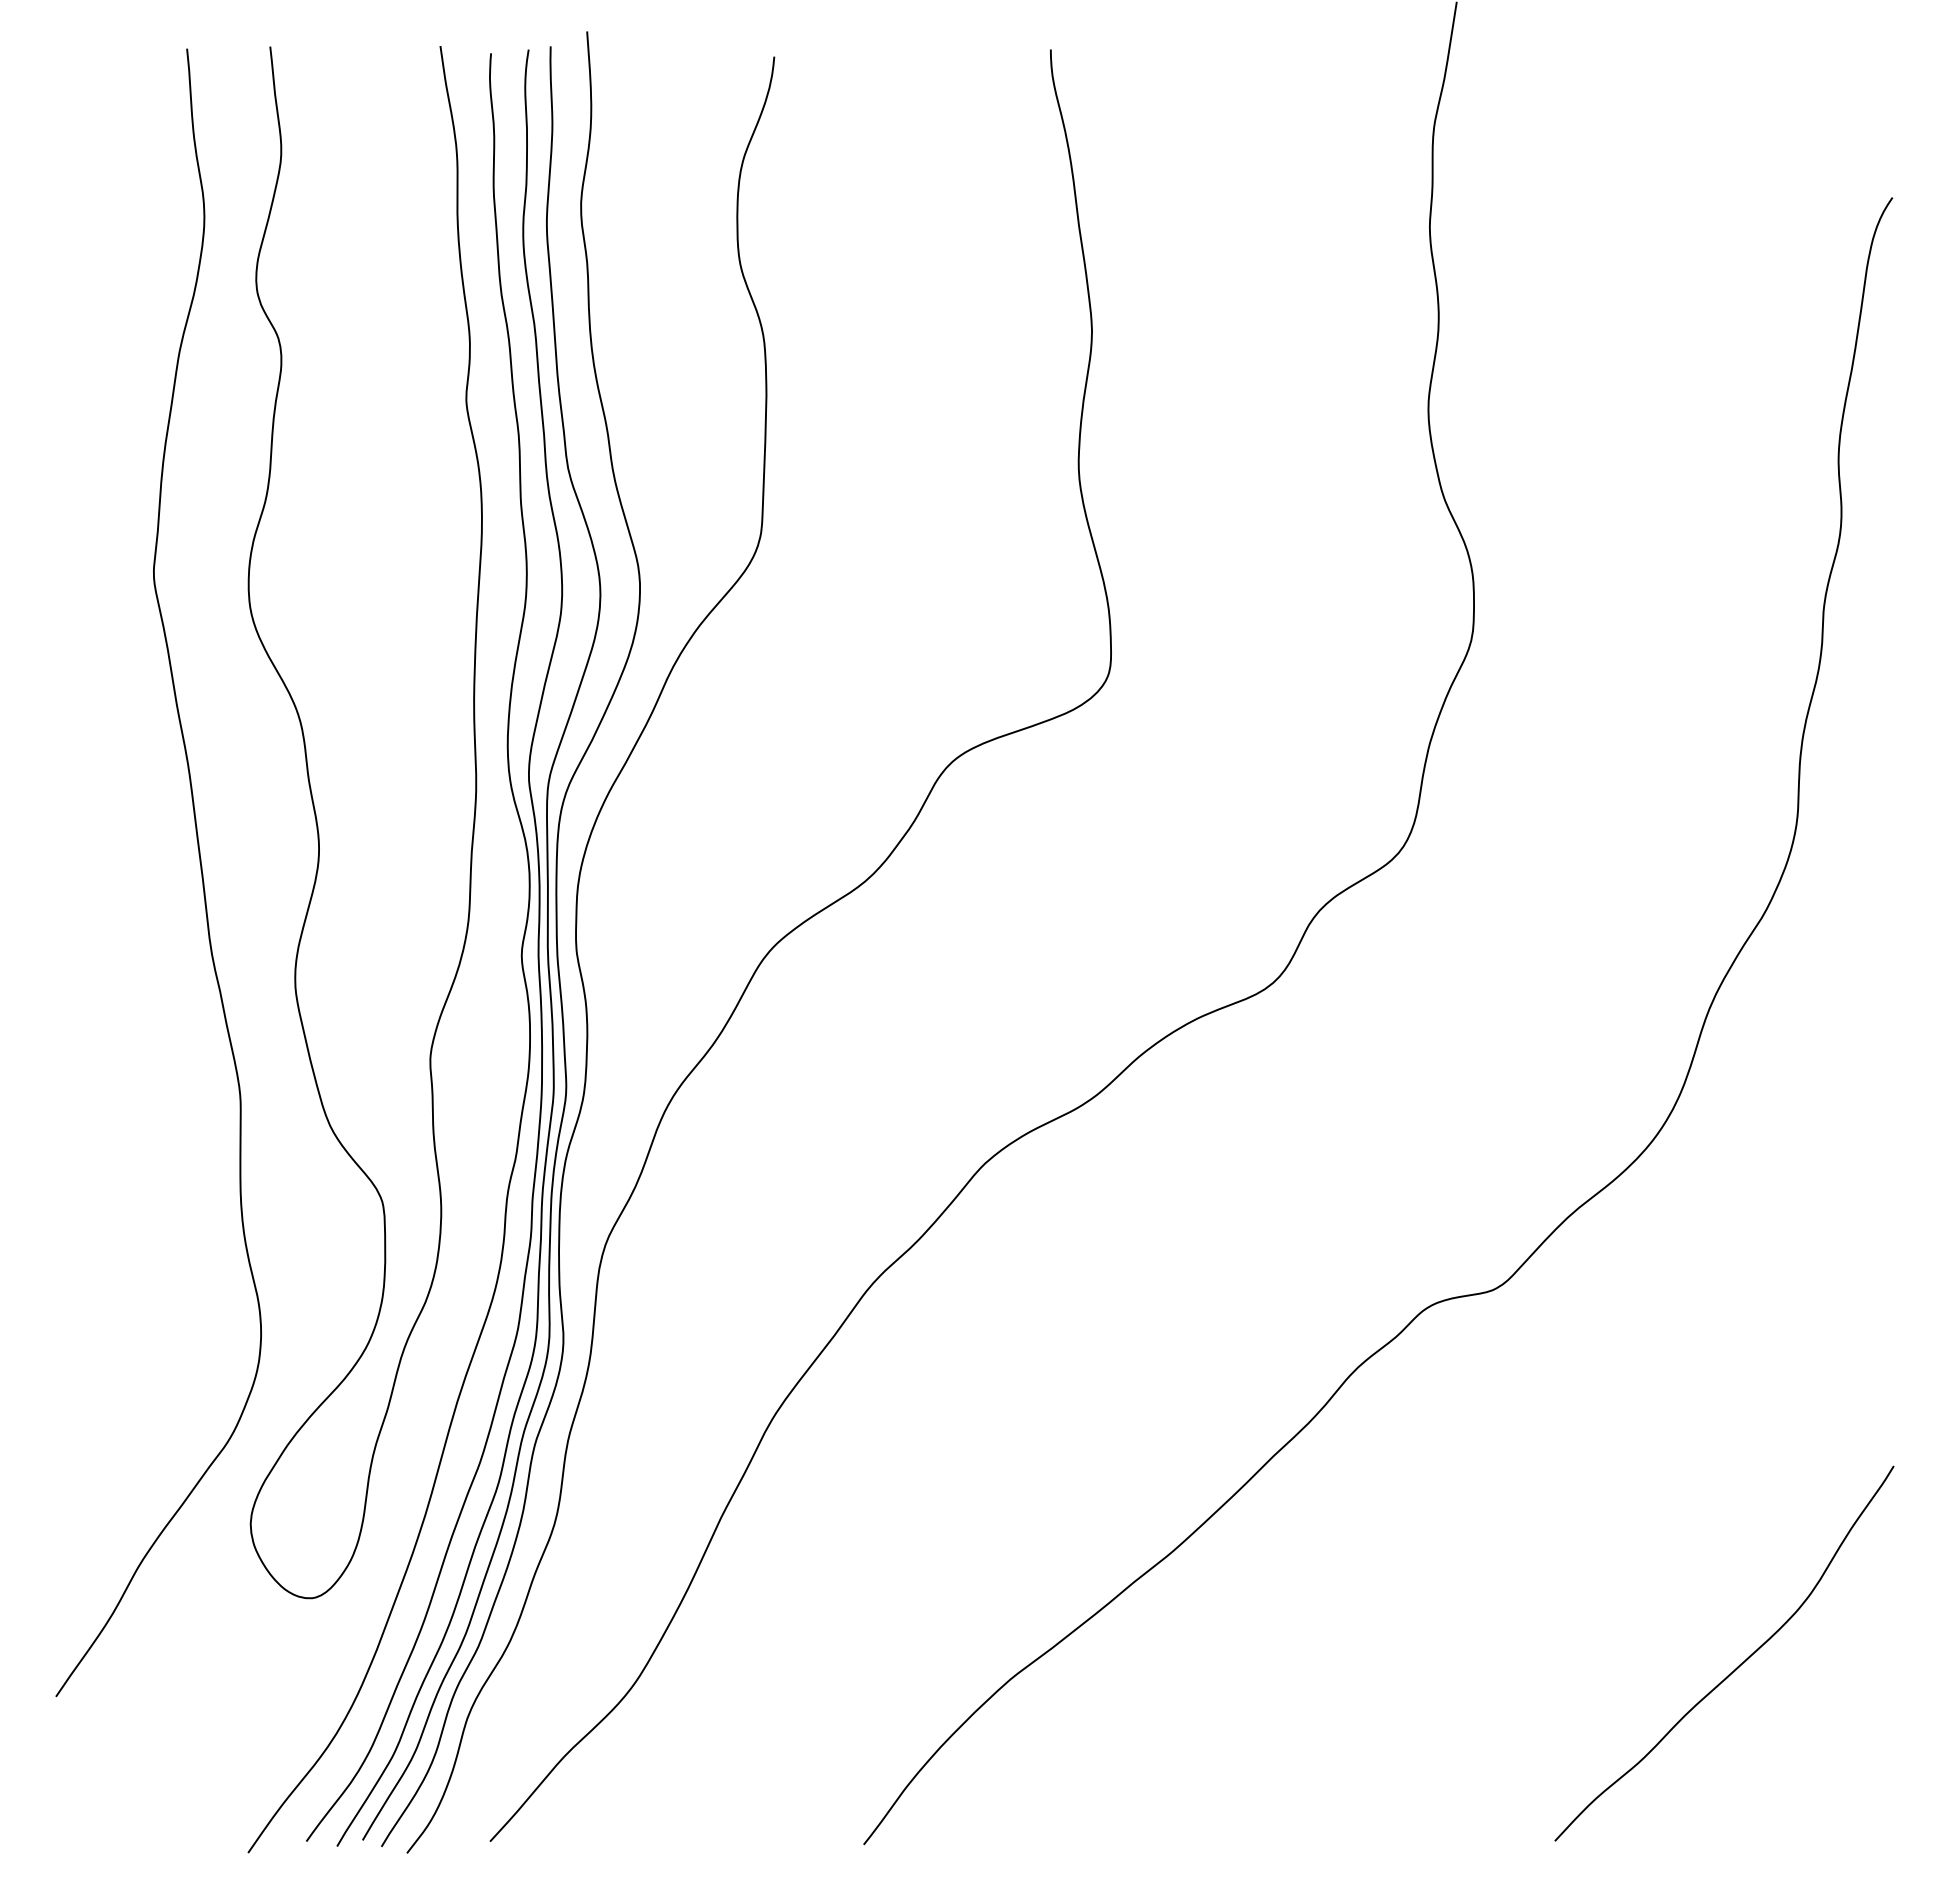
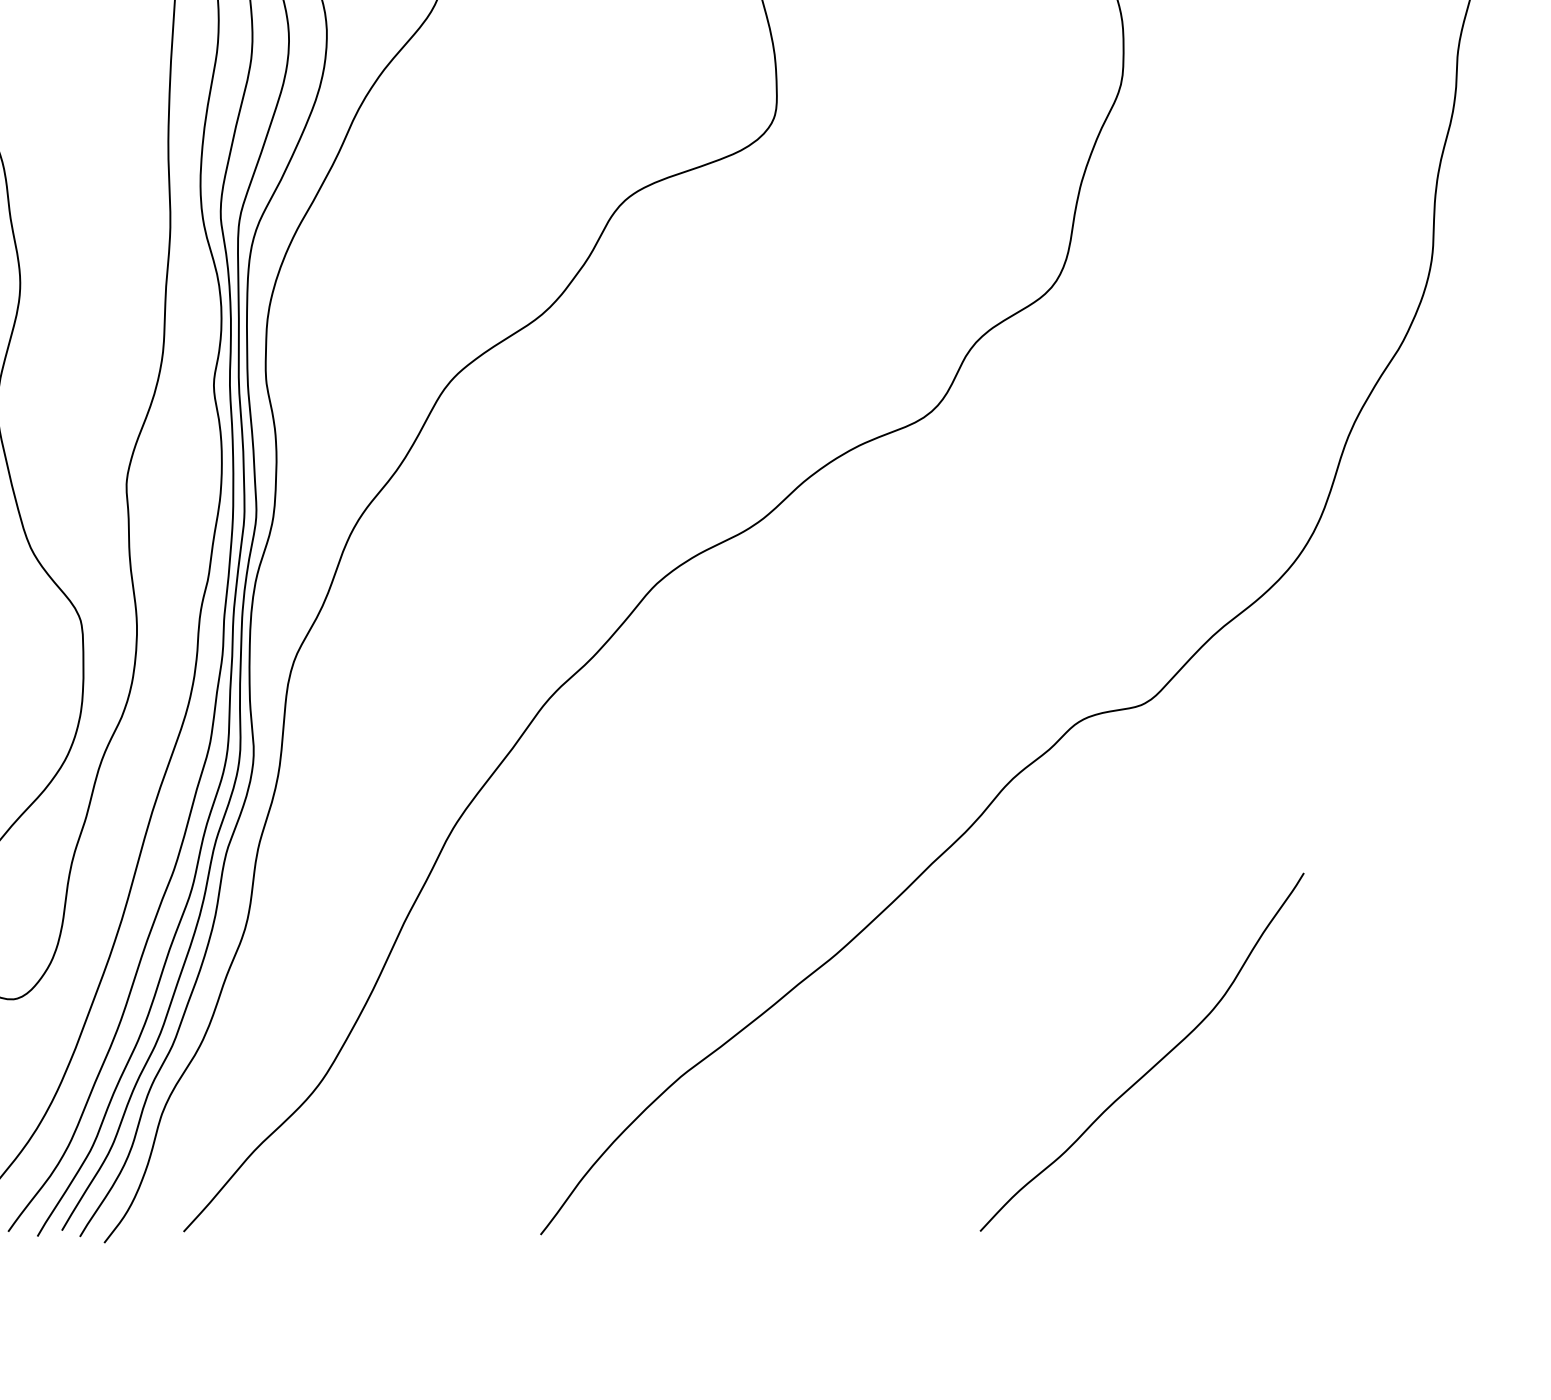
curve: (1737, 1666) -> (1154, 1064), moved

